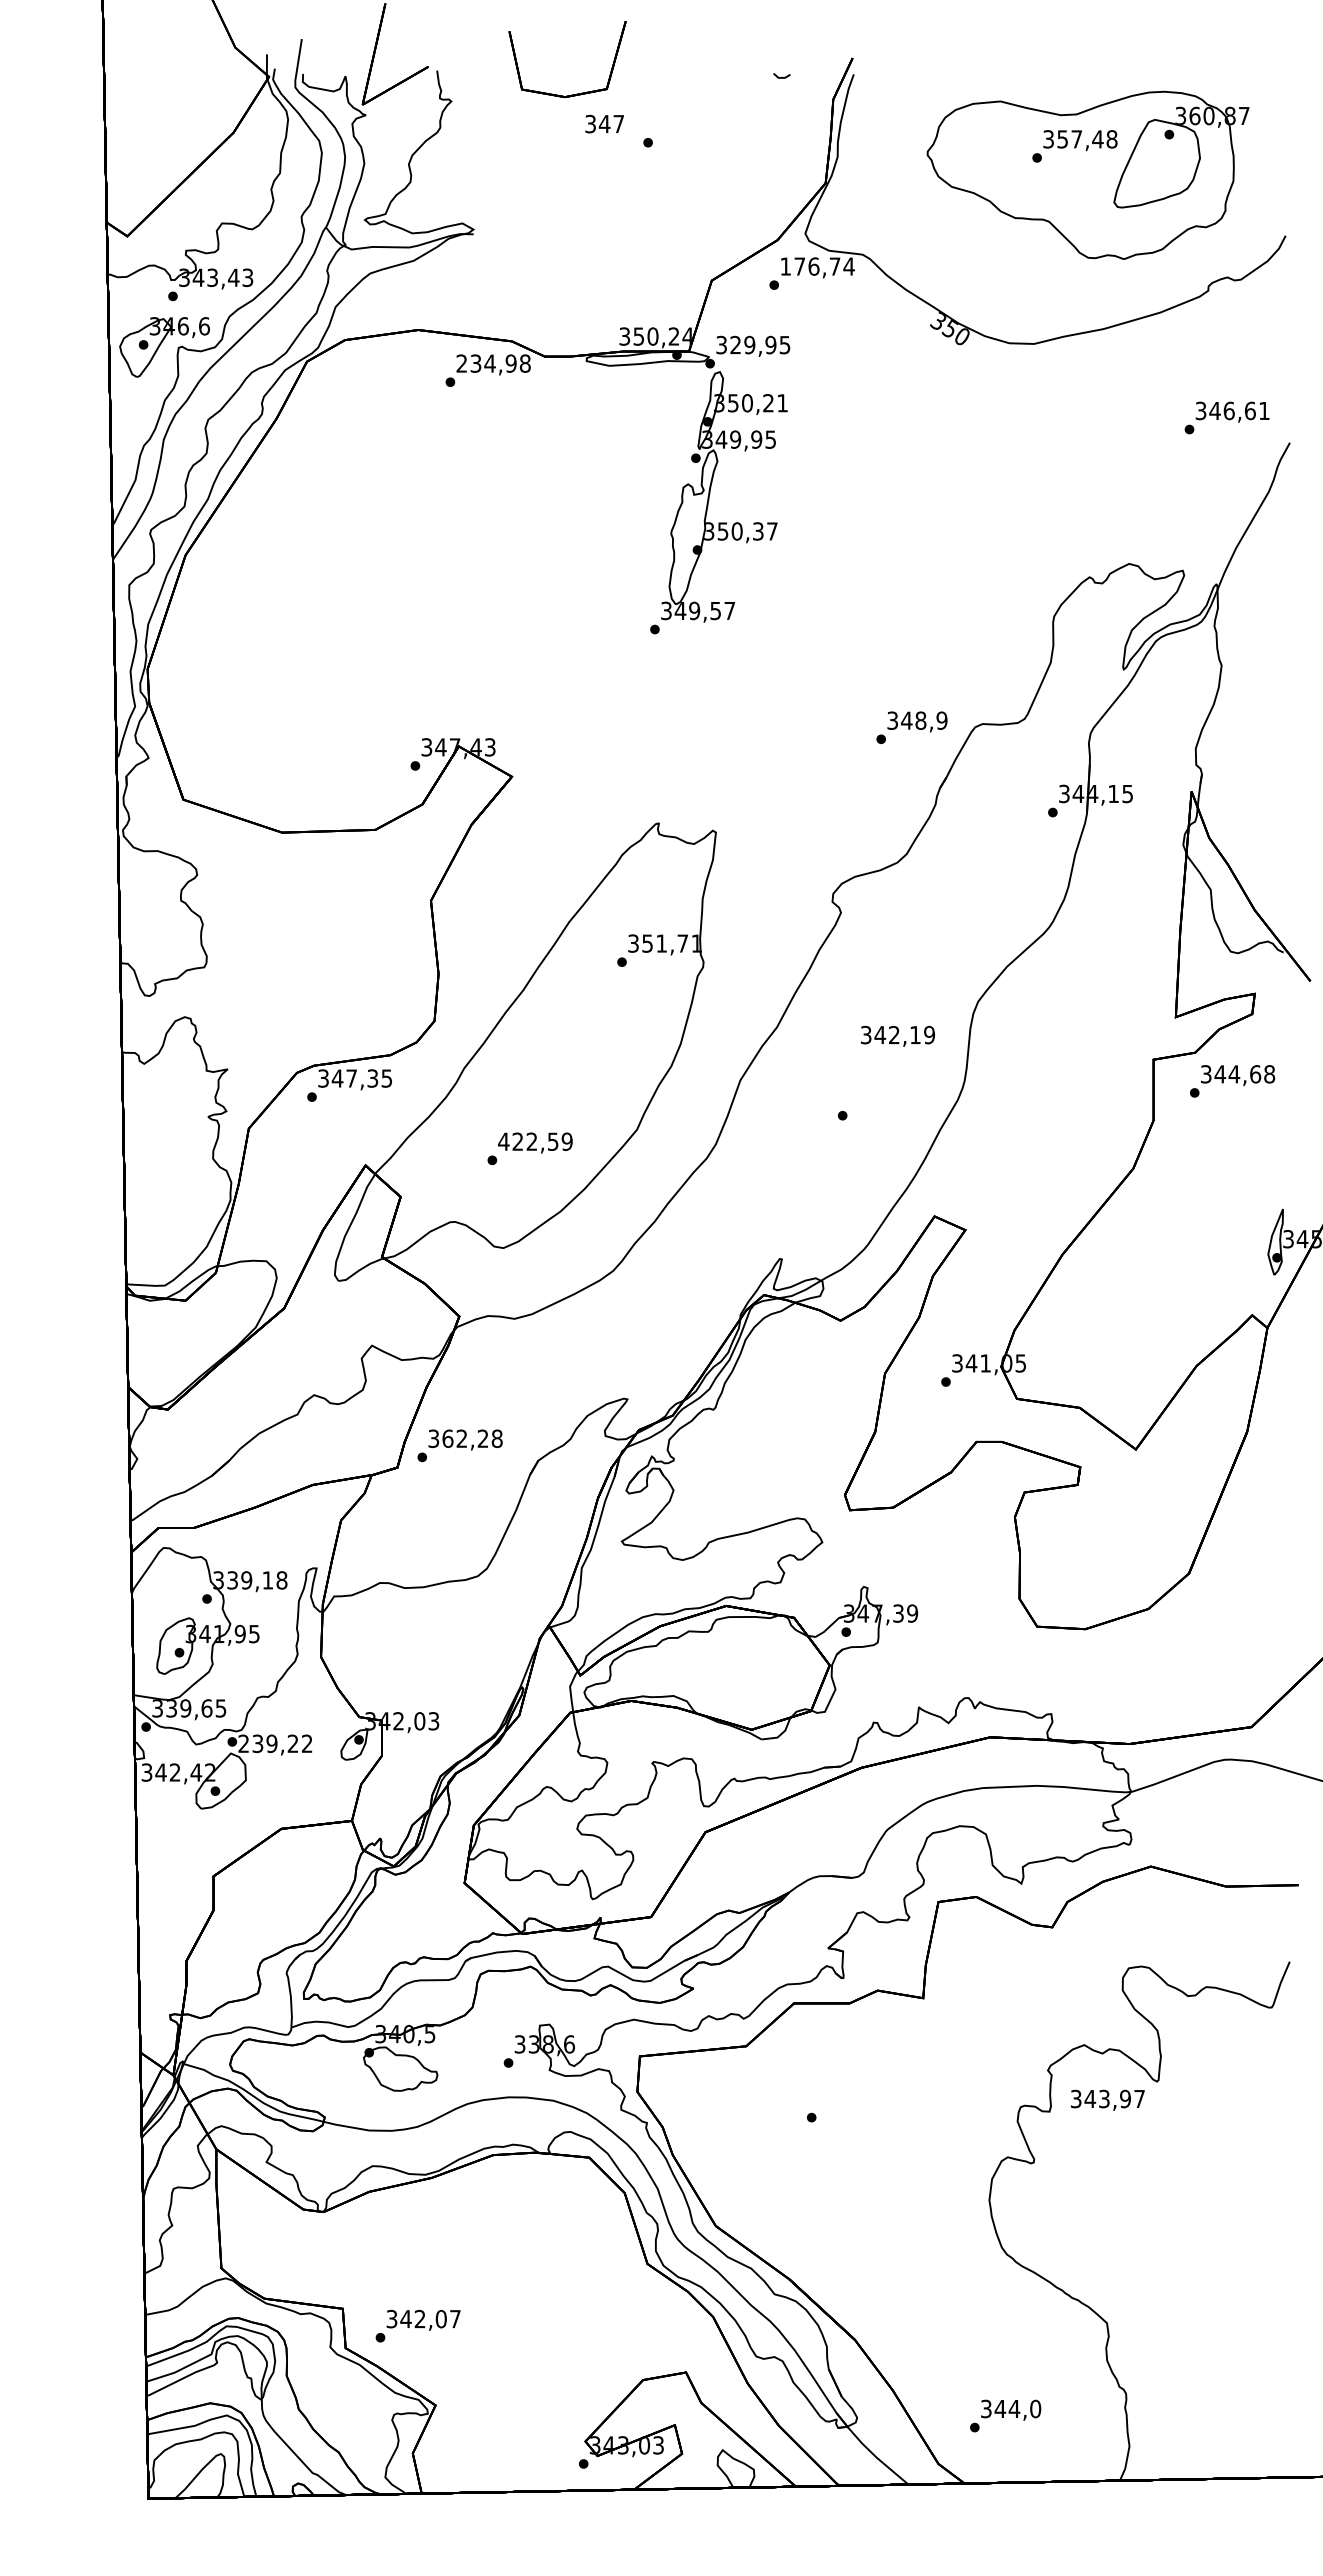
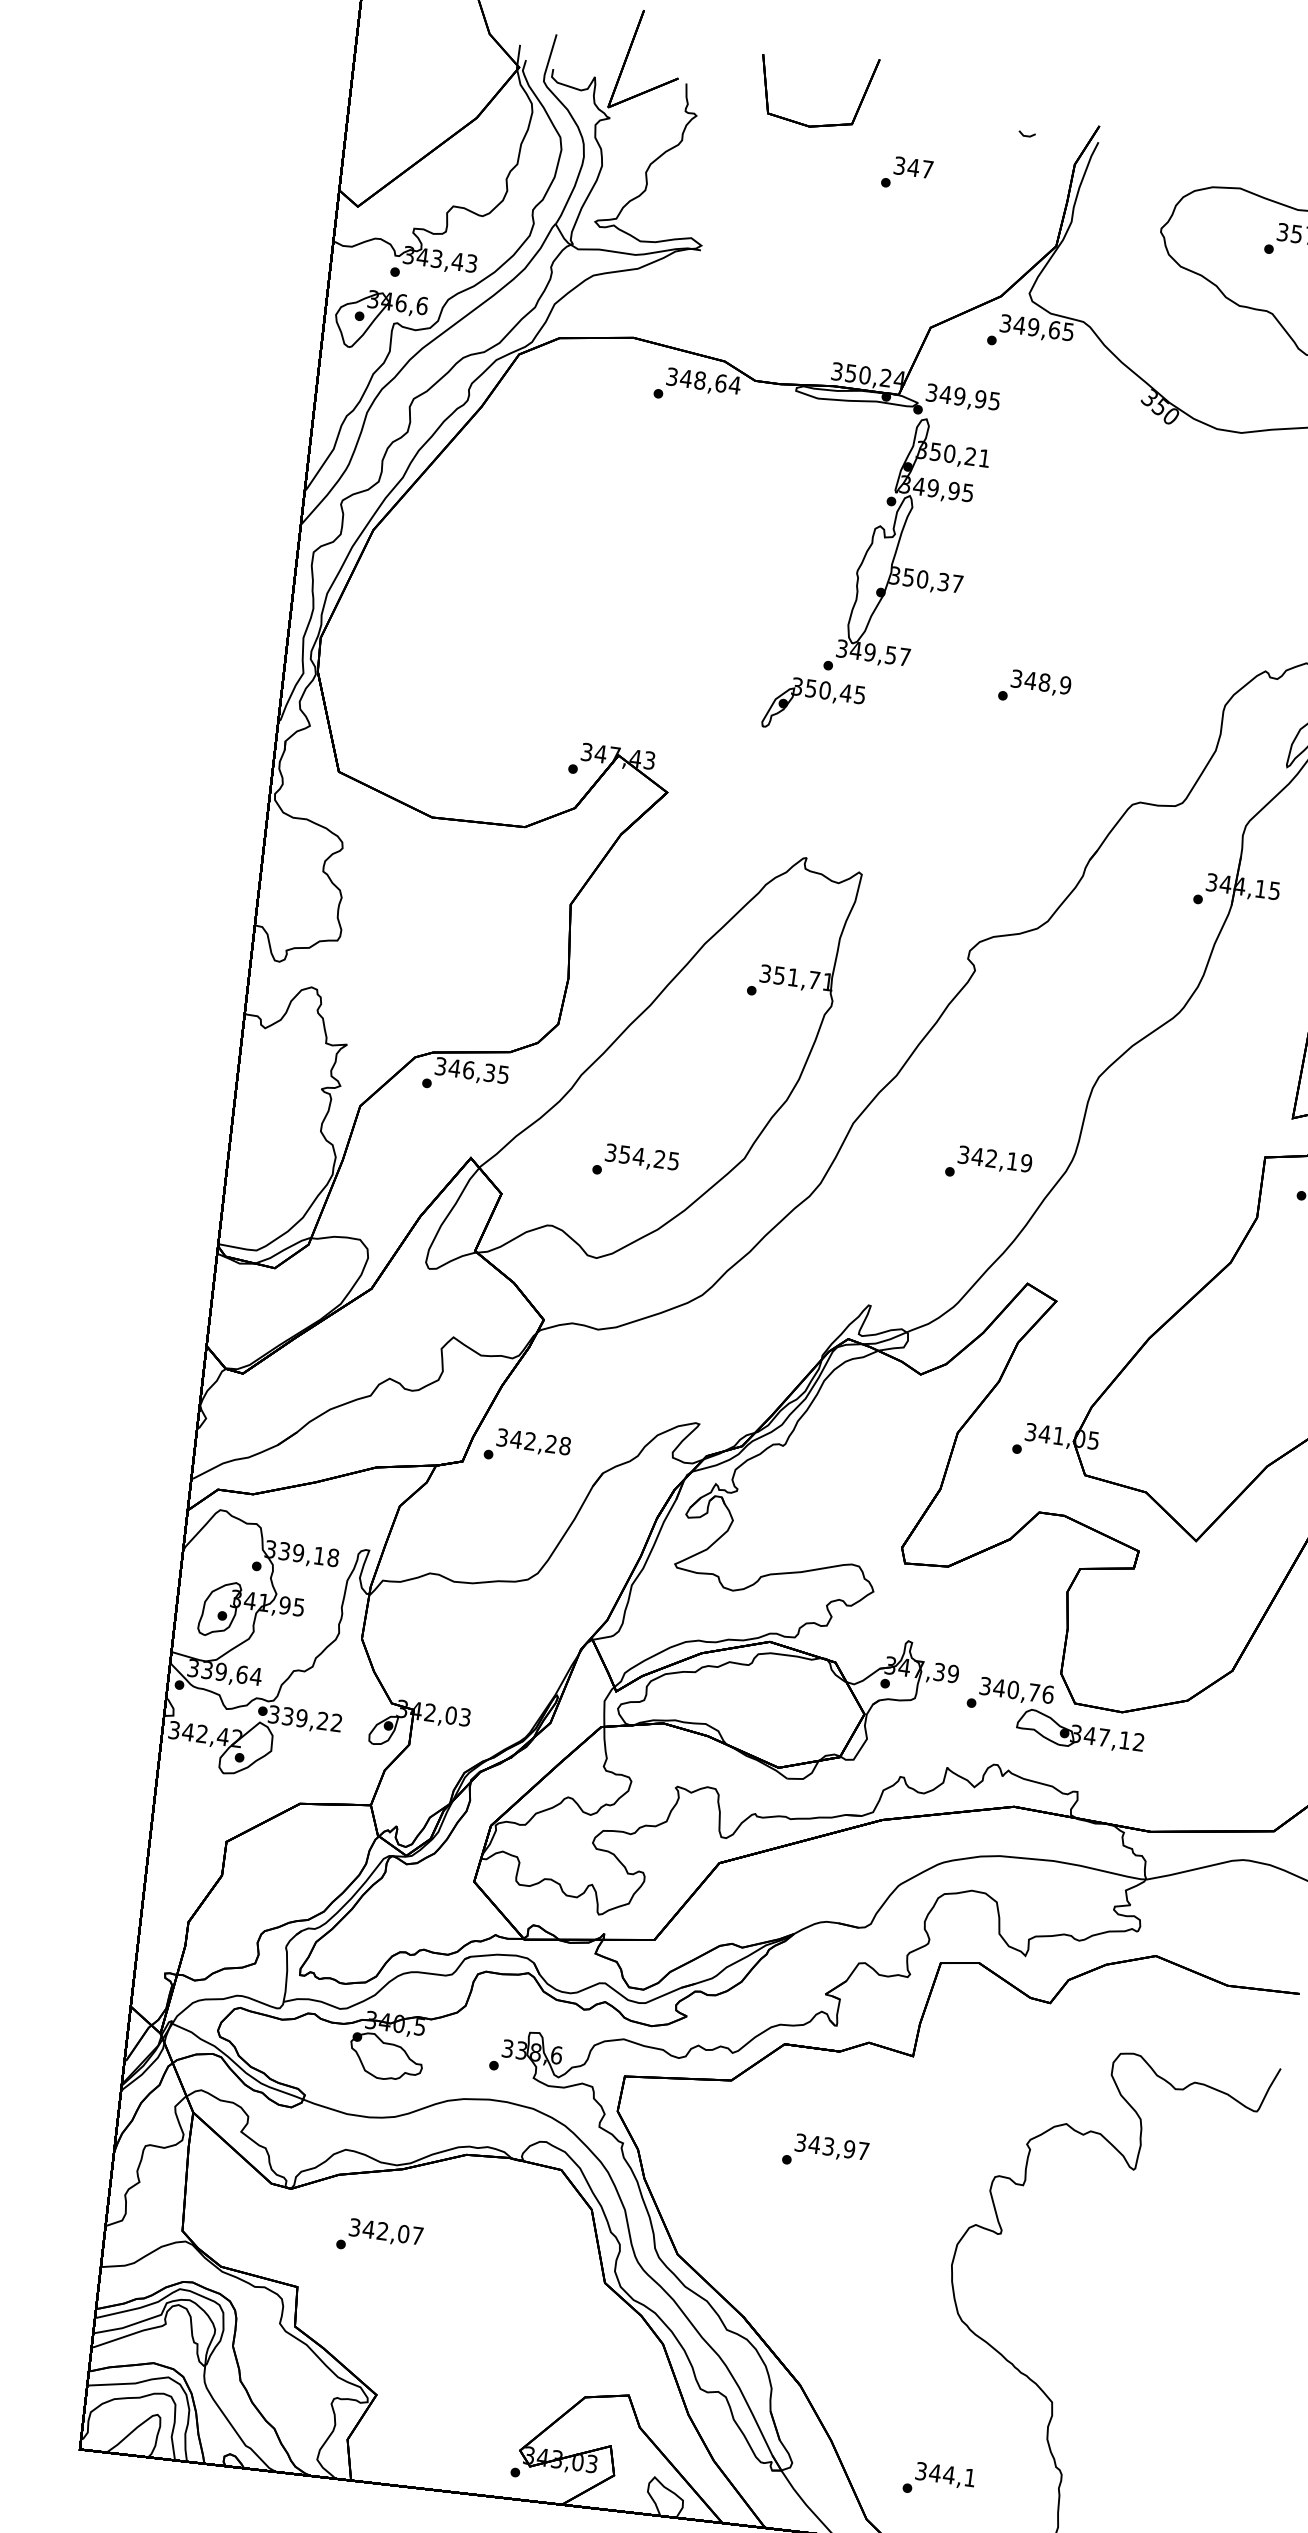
text: (604, 123) -> (913, 167), moved
text: (817, 266) -> (1037, 327), 176,74 -> 349,65
text: (735, 344) -> (945, 394), 329,95 -> 349,95
text: (493, 363) -> (703, 380), 234,98 -> 348,64
part: (642, 663) -> (811, 697), added
text: (911, 727) -> (1034, 688), moved
text: (897, 1035) -> (994, 1159), moved
text: (351, 1078) -> (468, 1070), 347,35 -> 346,35
text: (535, 1141) -> (642, 1156), 422,59 -> 354,25
text: (447, 1438) -> (515, 1439), 362,28 -> 342,28
part: (1019, 1641) -> (1055, 1715), added
text: (220, 1708) -> (255, 1676), 339,65 -> 339,64
text: (243, 1744) -> (273, 1715), 239,22 -> 339,22
text: (1107, 2099) -> (831, 2147), moved
text: (417, 2325) -> (379, 2237), moved
text: (1035, 2408) -> (970, 2477), 344,0 -> 344,1

